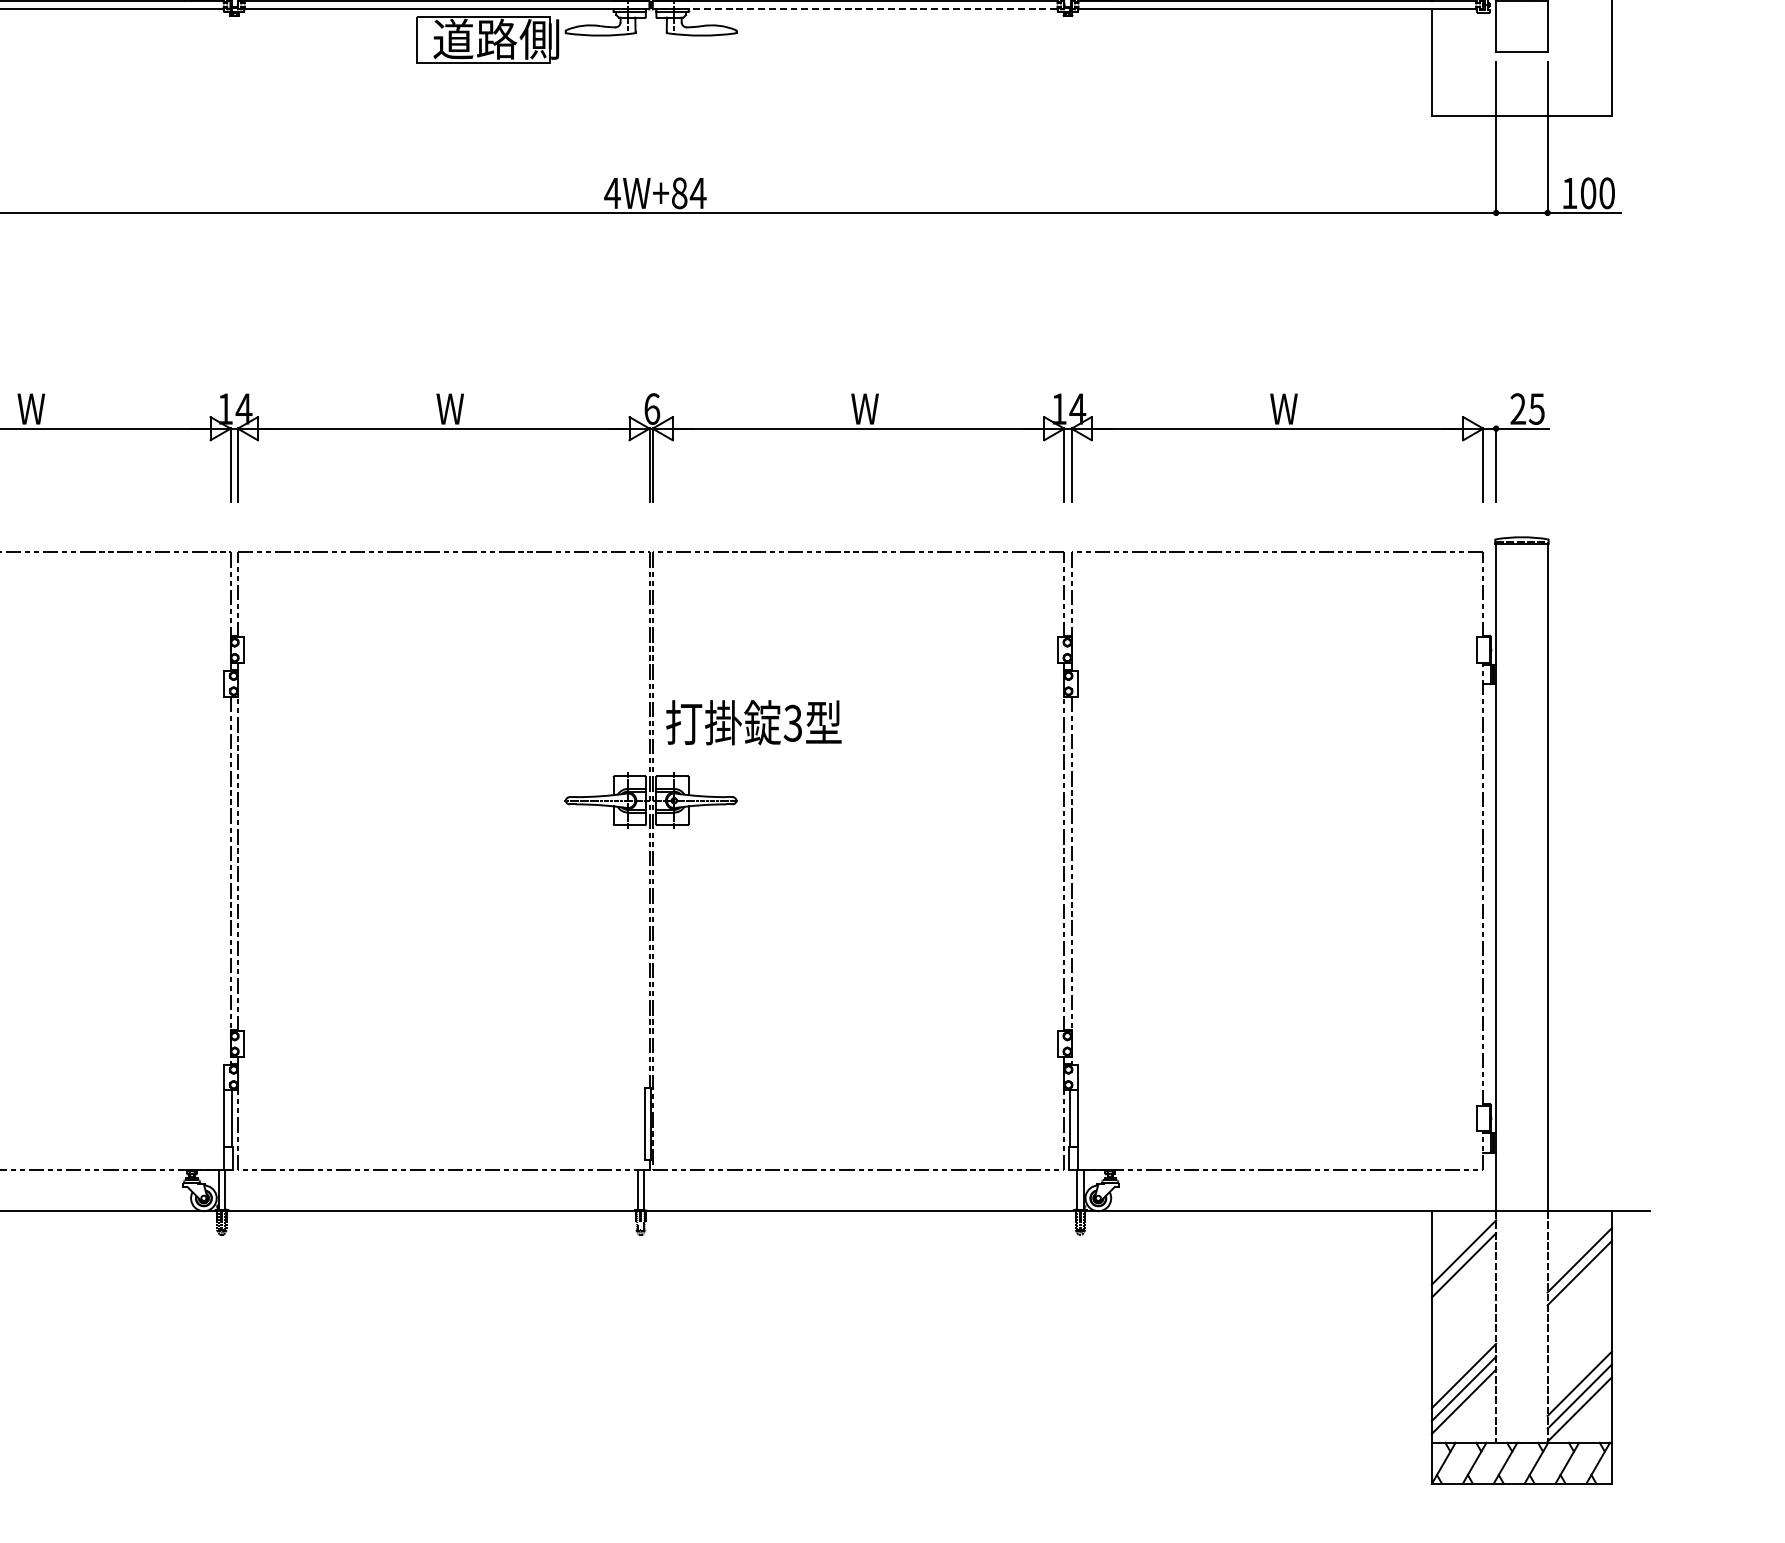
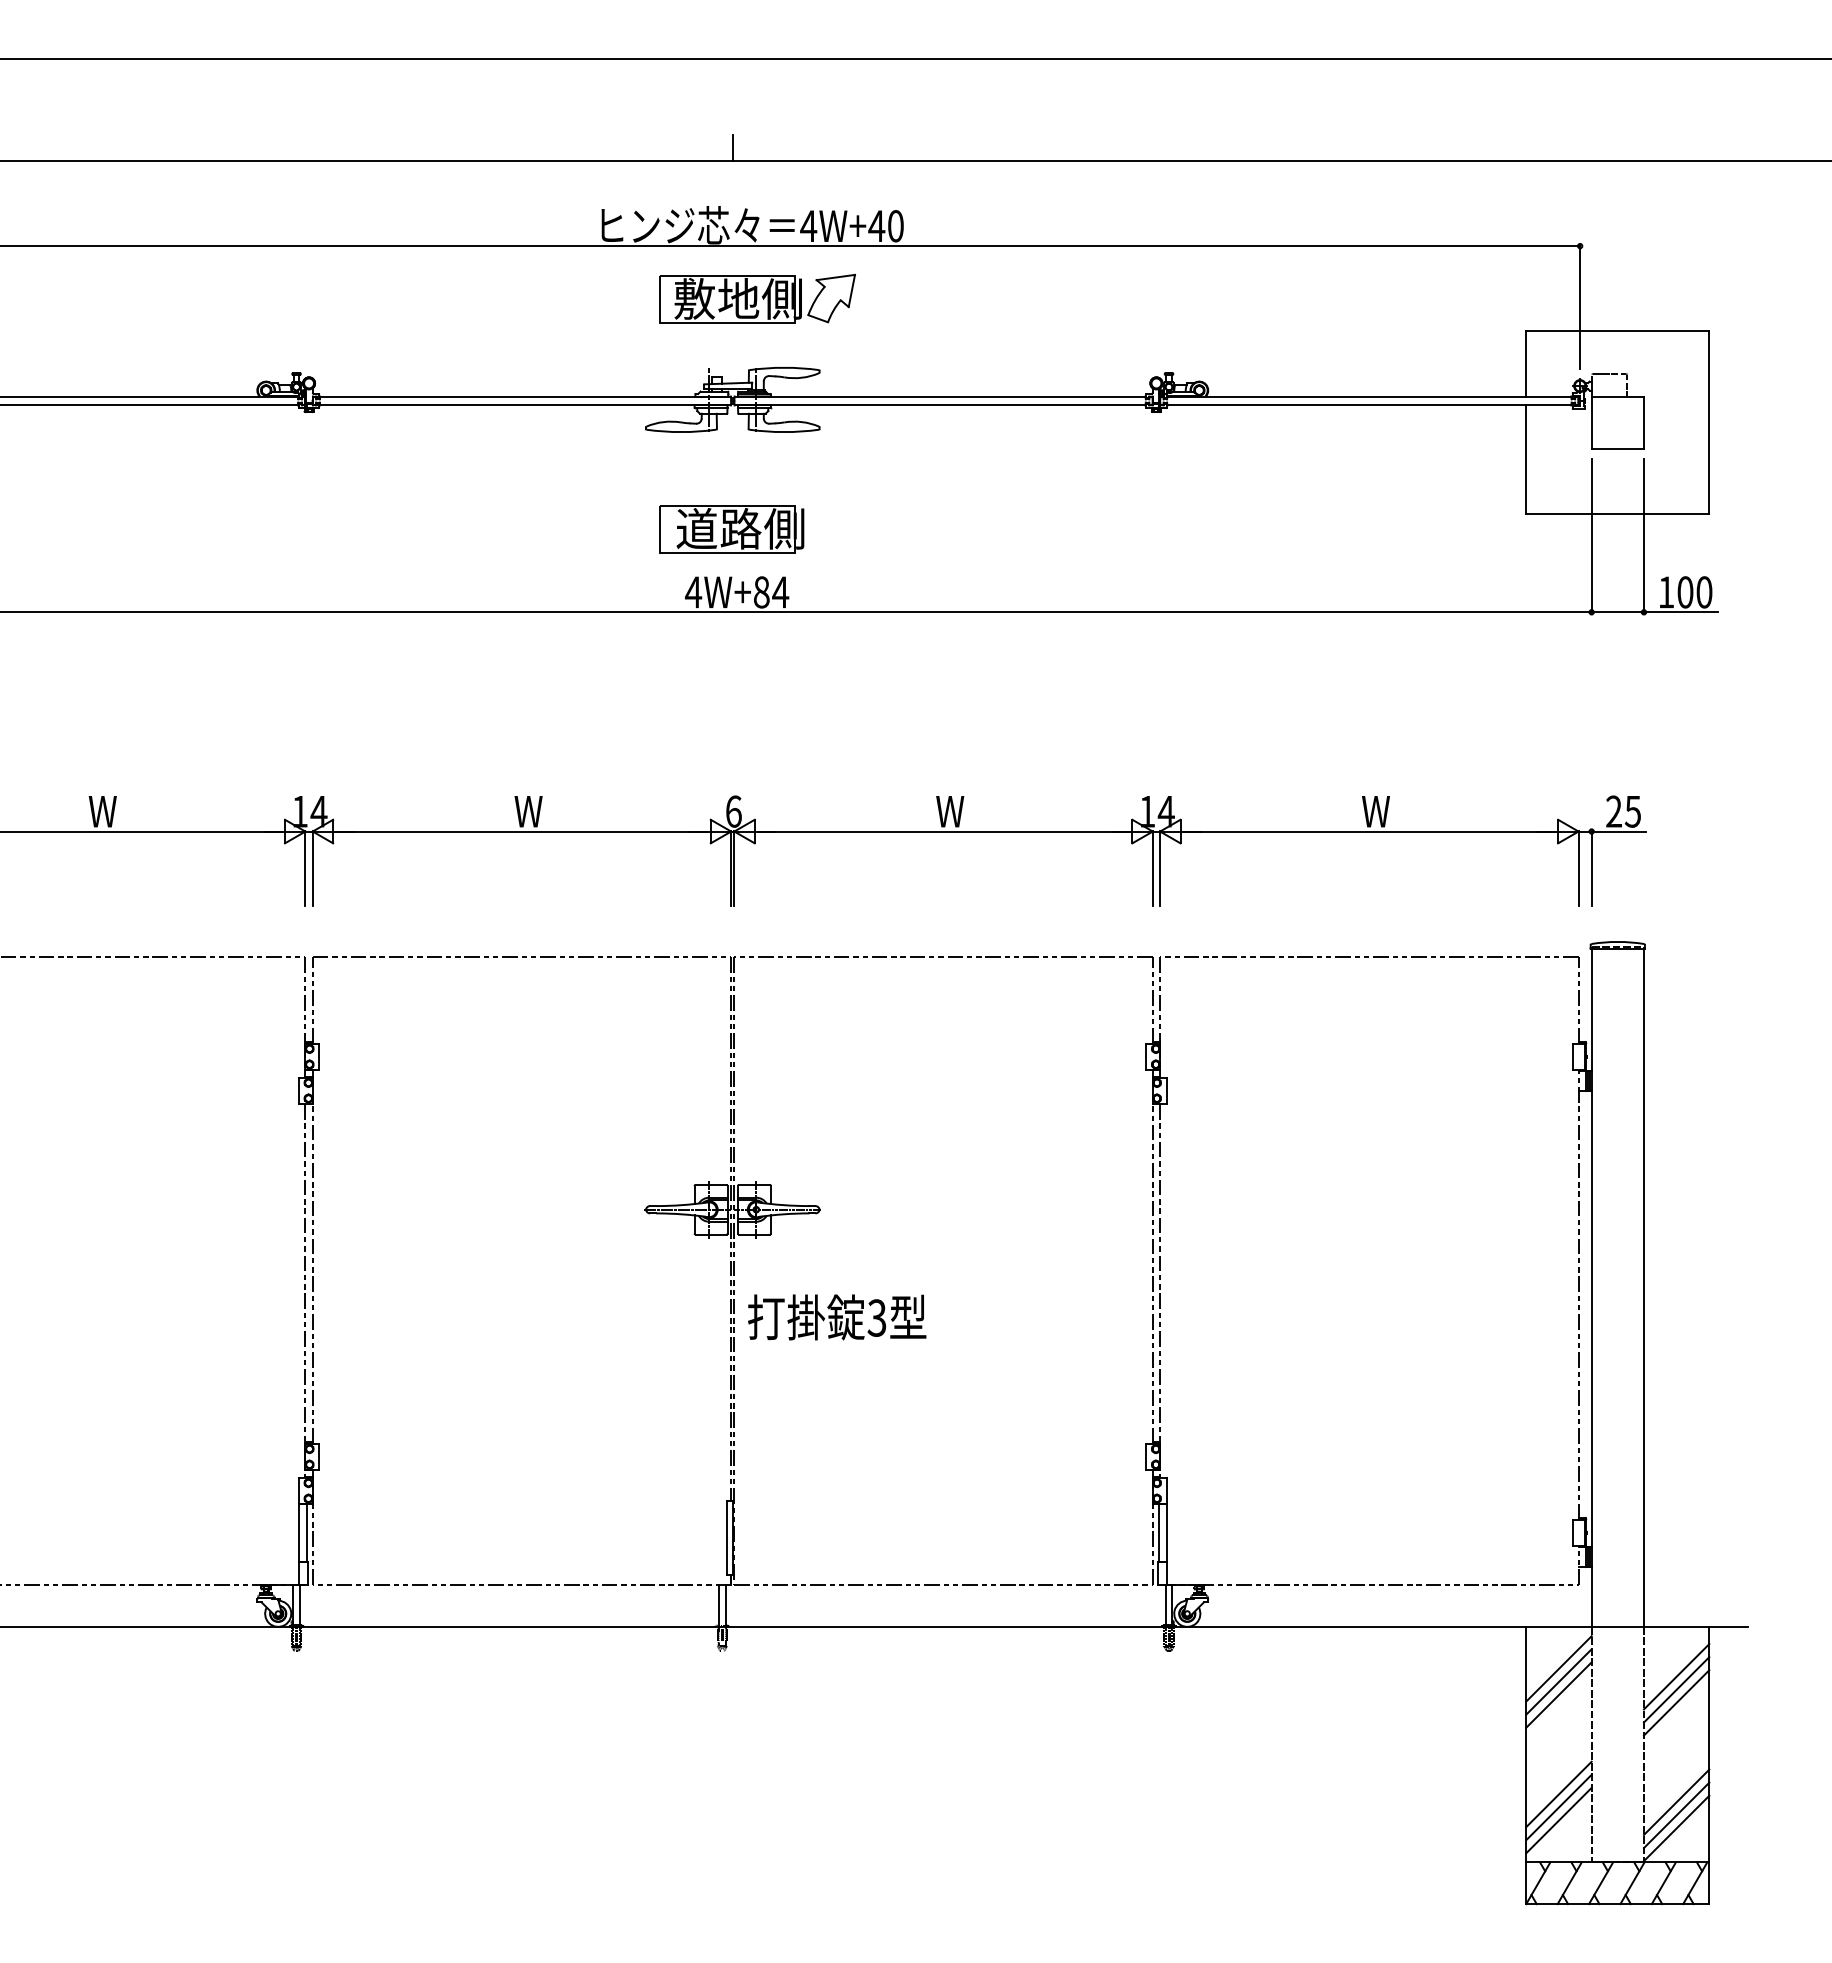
line: (854, 9) -> (939, 405), dashed -> solid
part: (487, 39) -> (731, 529), moved
text: (754, 722) -> (837, 1317), moved
line: (1463, 1277) -> (1558, 1694), added
line: (1579, 1285) -> (1676, 1702), added

